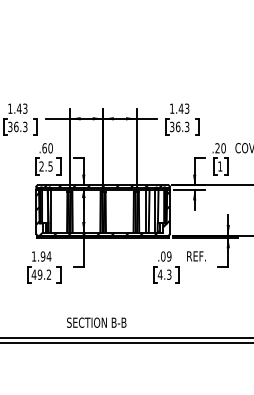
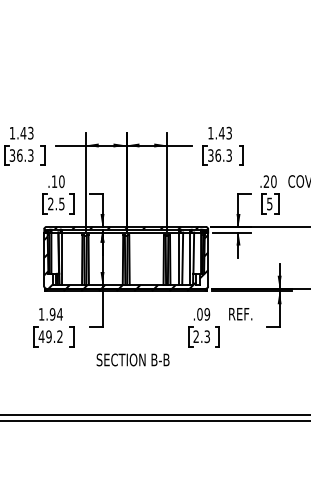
text: (44, 148) -> (54, 181), .60 -> .10
text: (220, 166) -> (270, 204), 1 -> 5
text: (159, 274) -> (195, 336), 4.3 -> 2.3
text: (96, 322) -> (132, 359), moved

